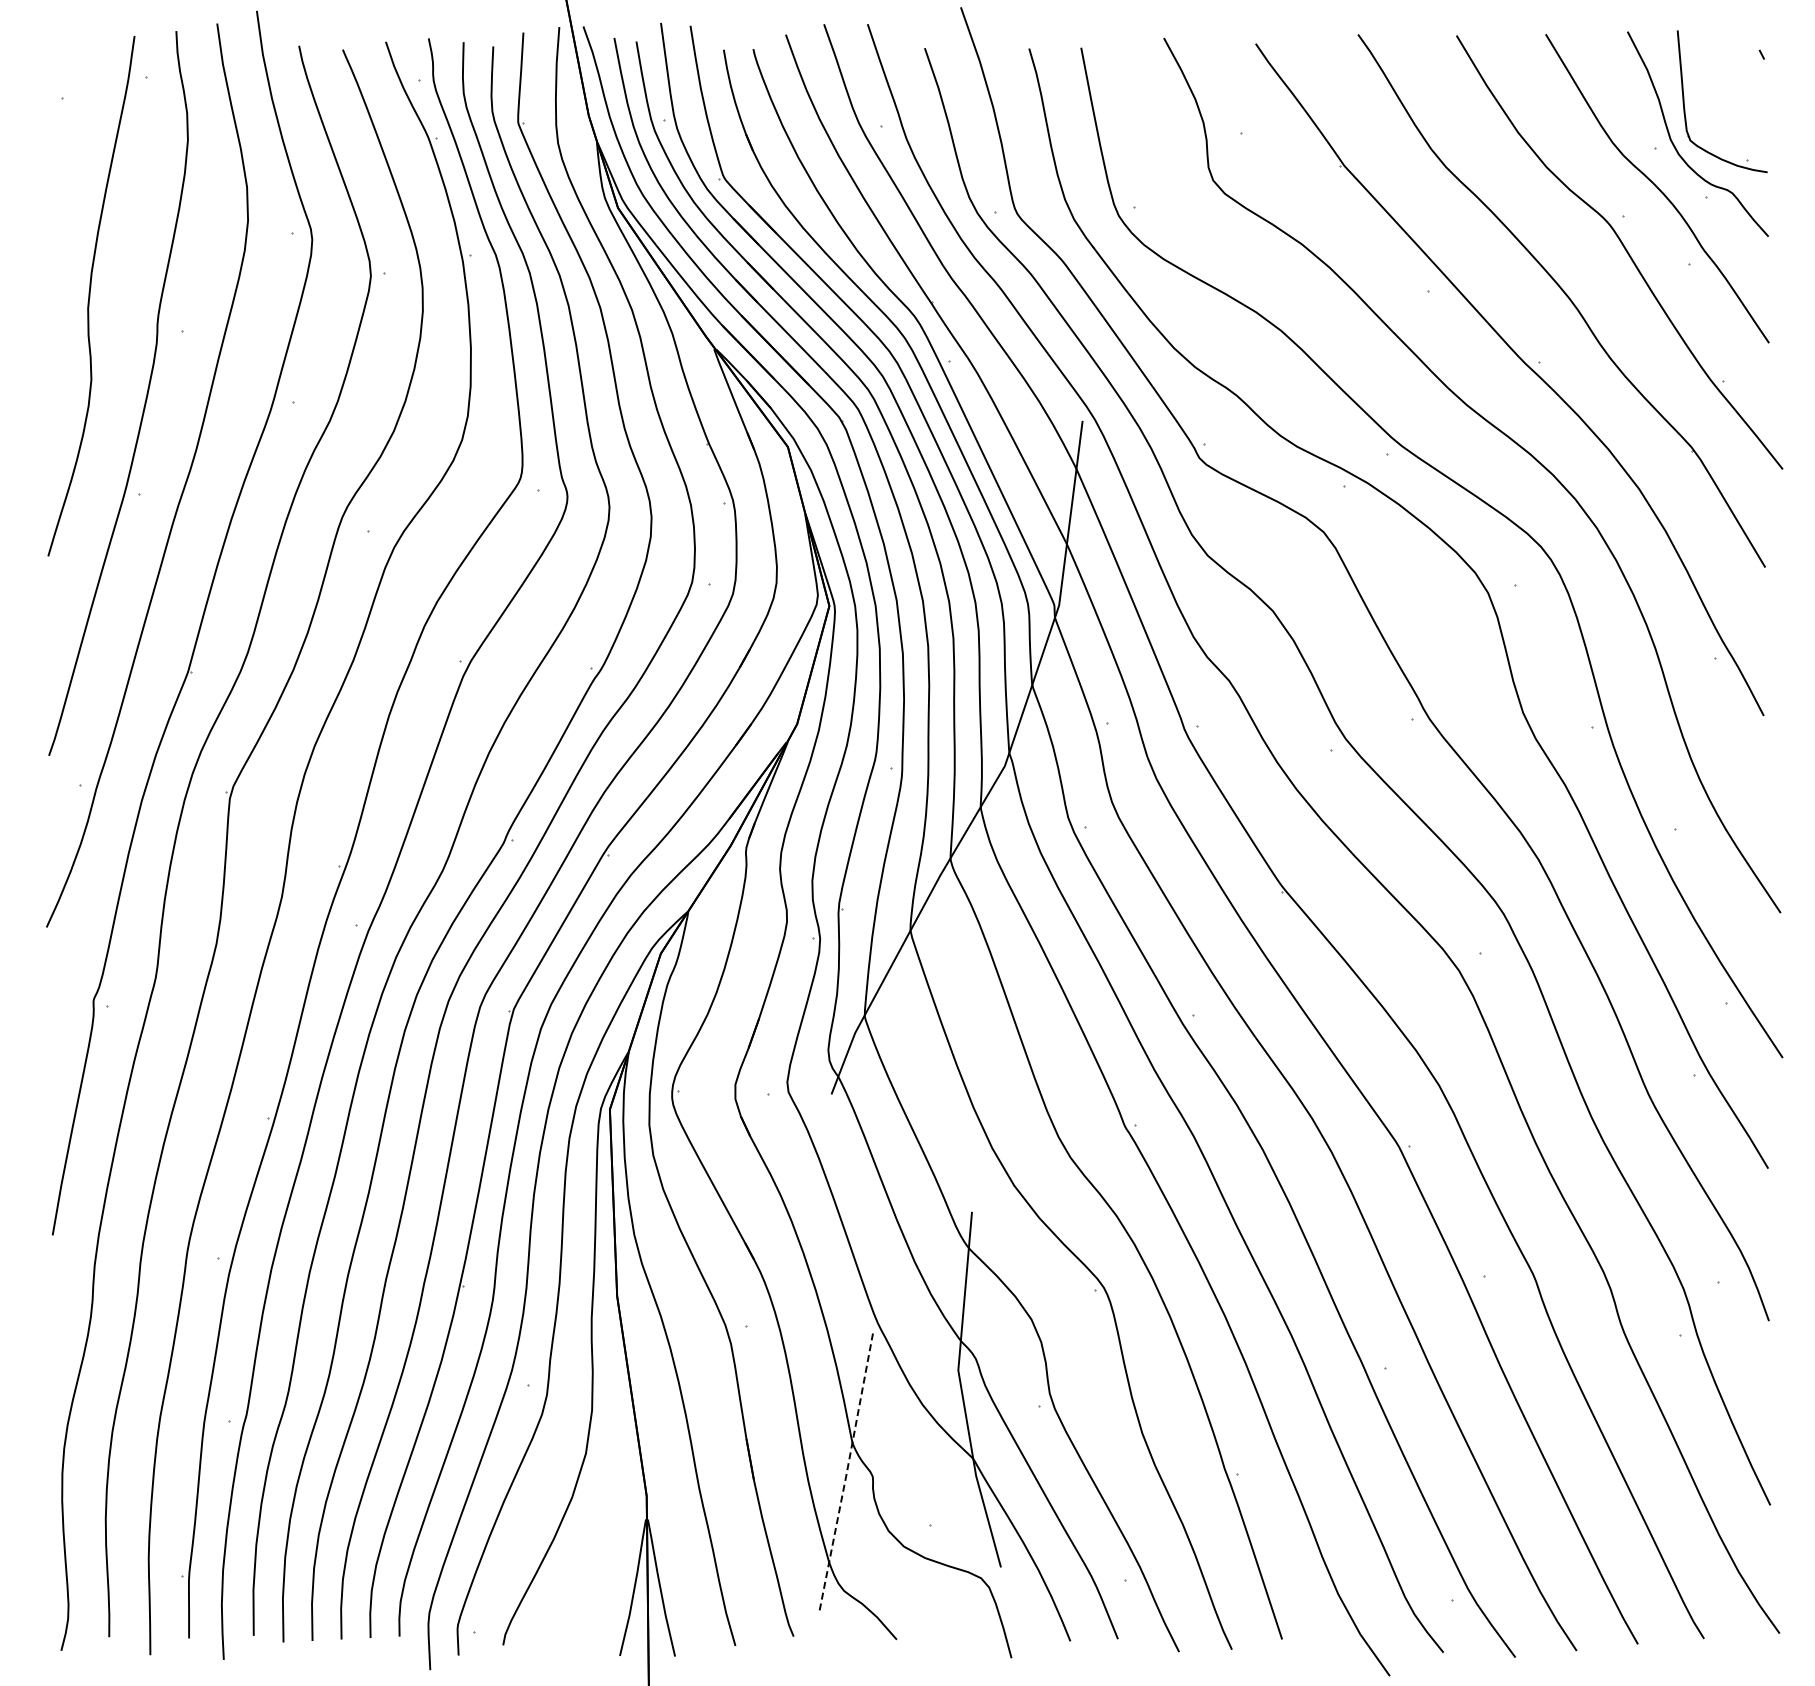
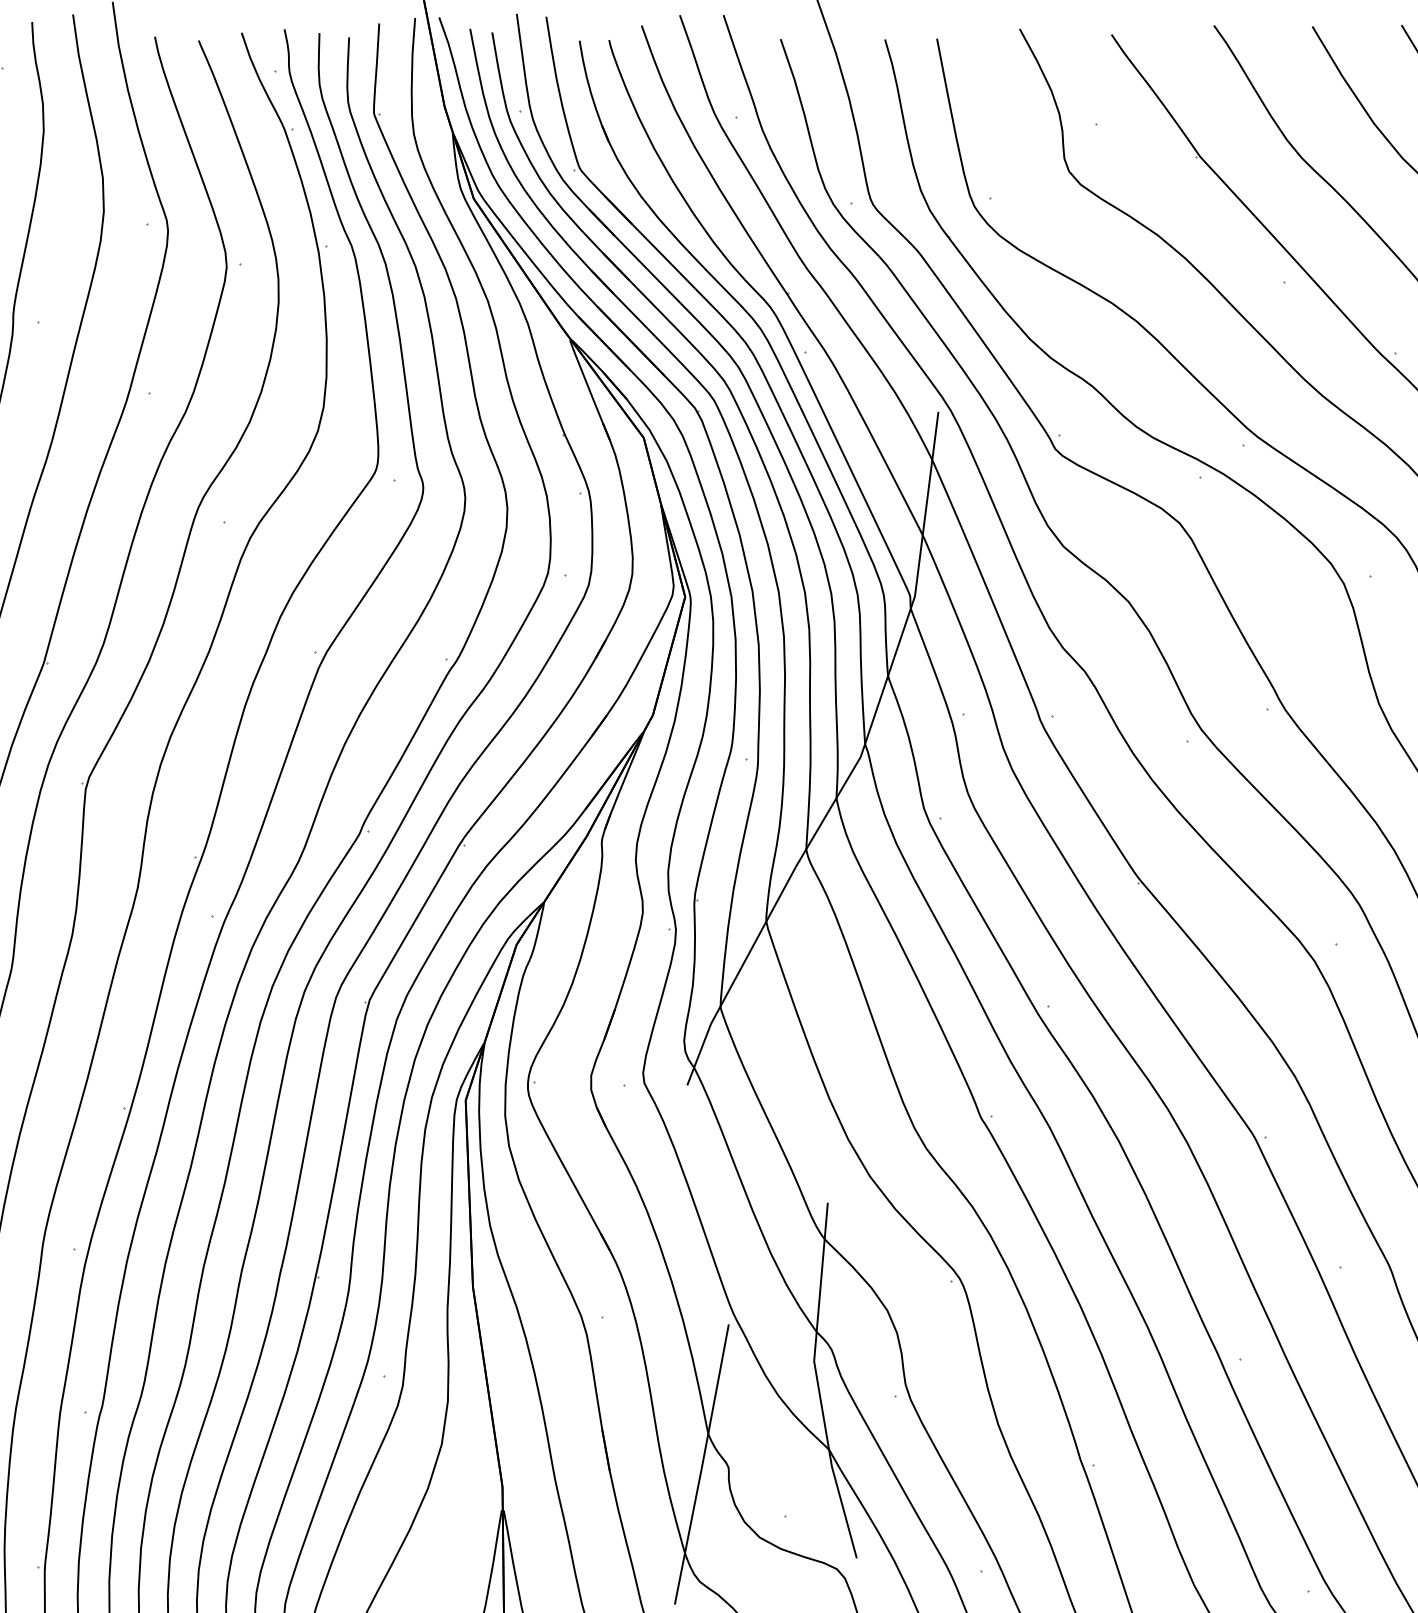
line: (846, 1474) -> (702, 1465), dashed -> solid

